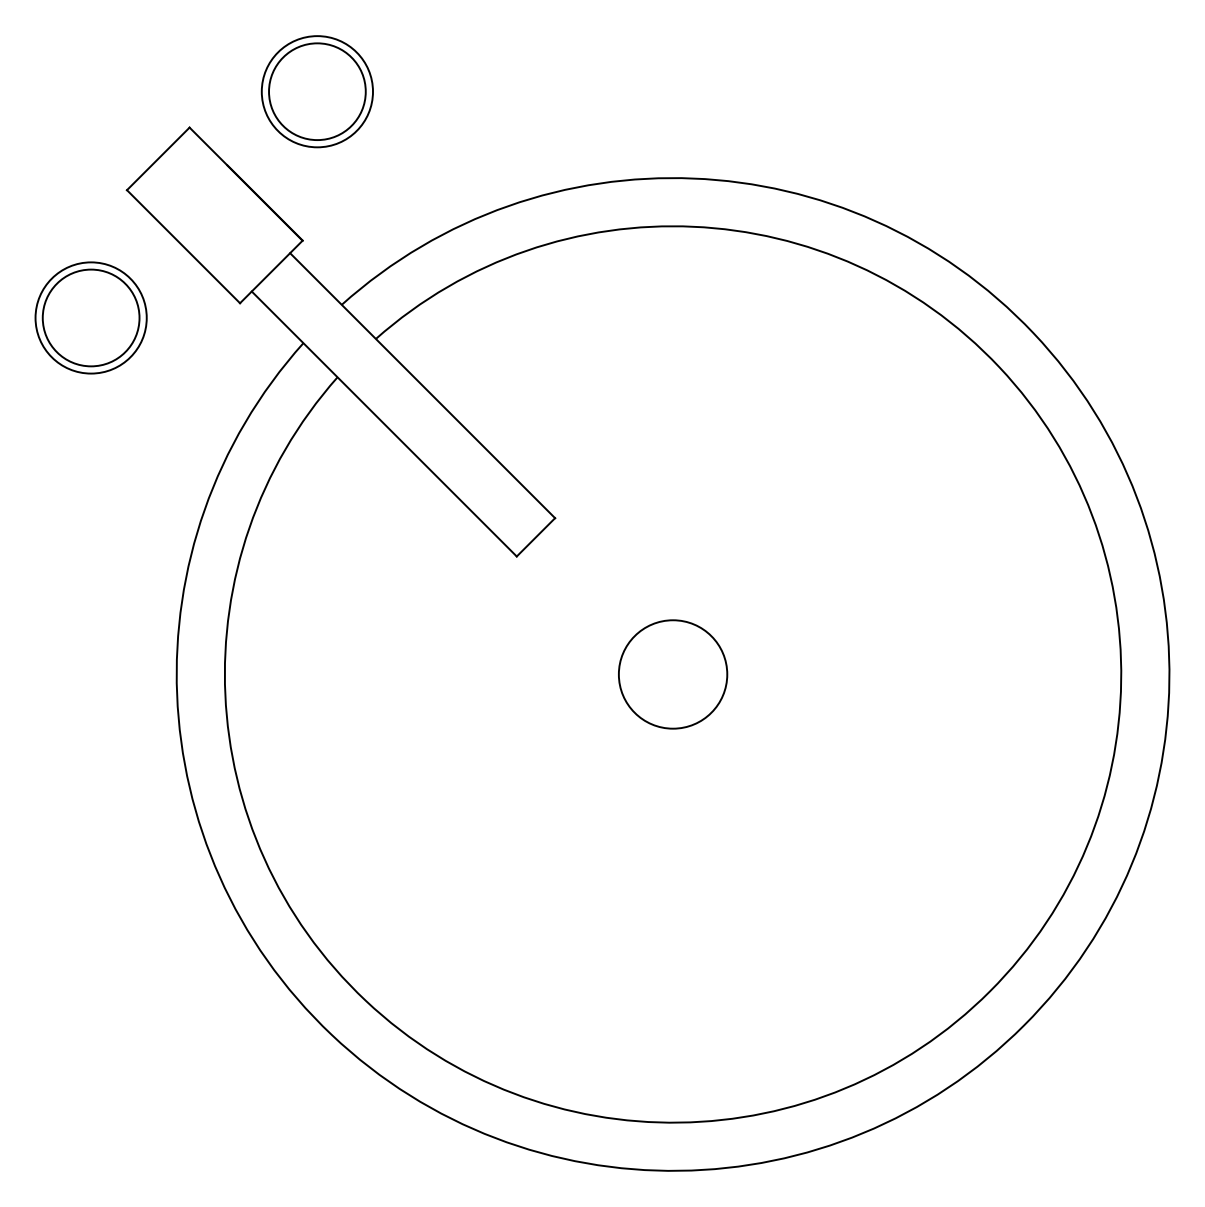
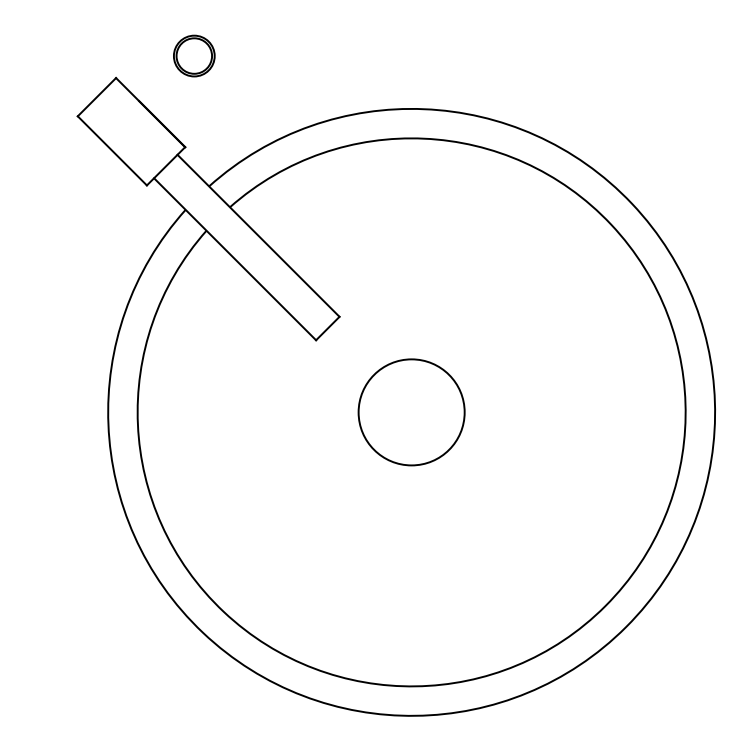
part: (317, 90) -> (194, 55), size x0.6
part: (90, 318) -> (55, 194), removed
circle: (672, 674) -> (411, 412), size x1.6

